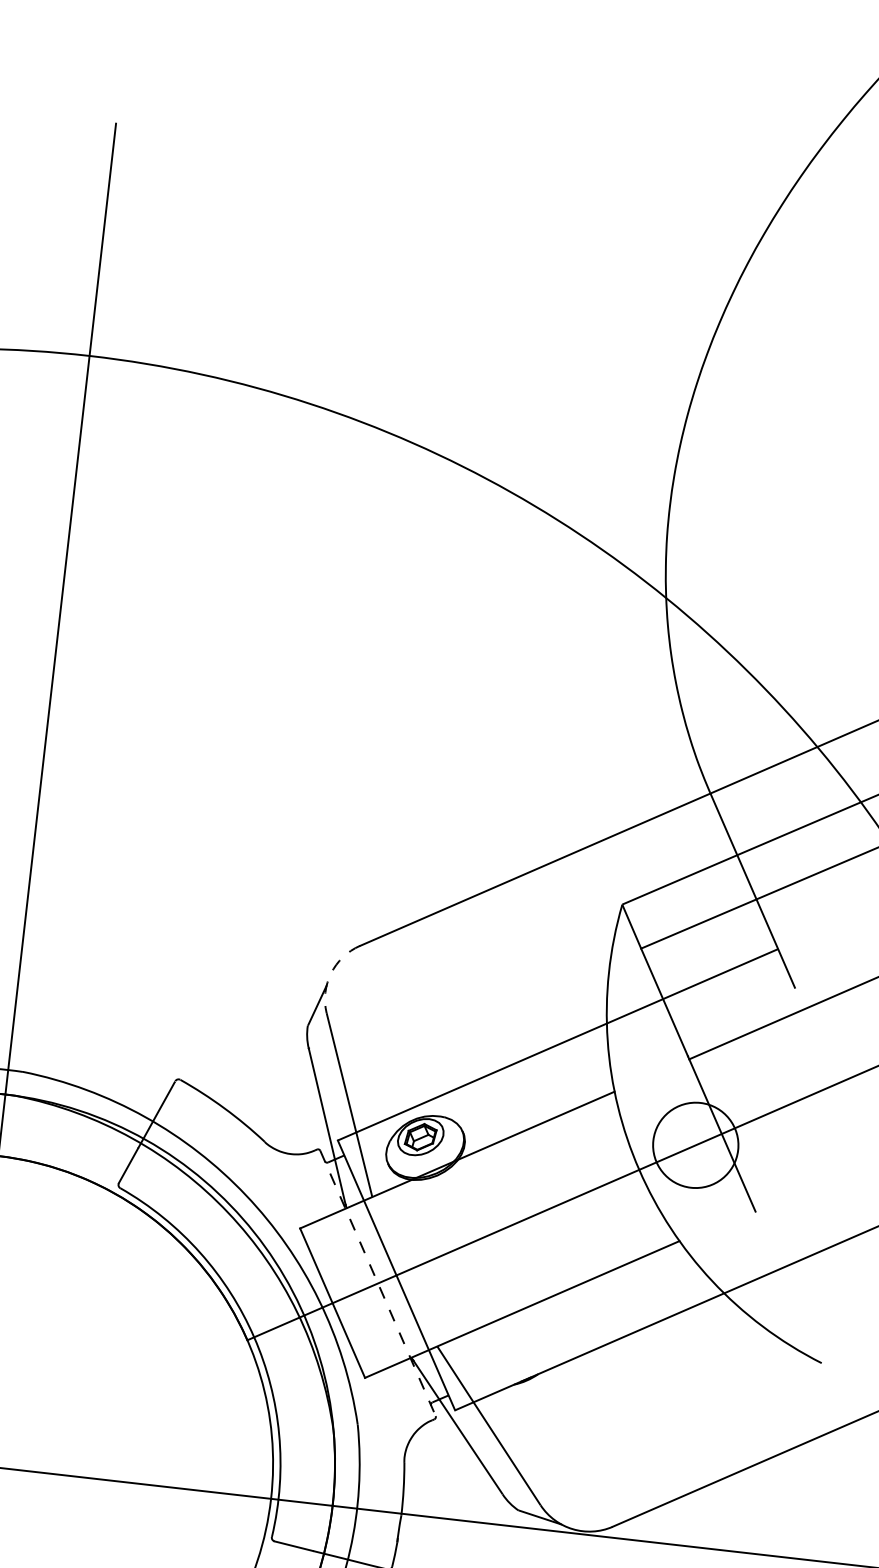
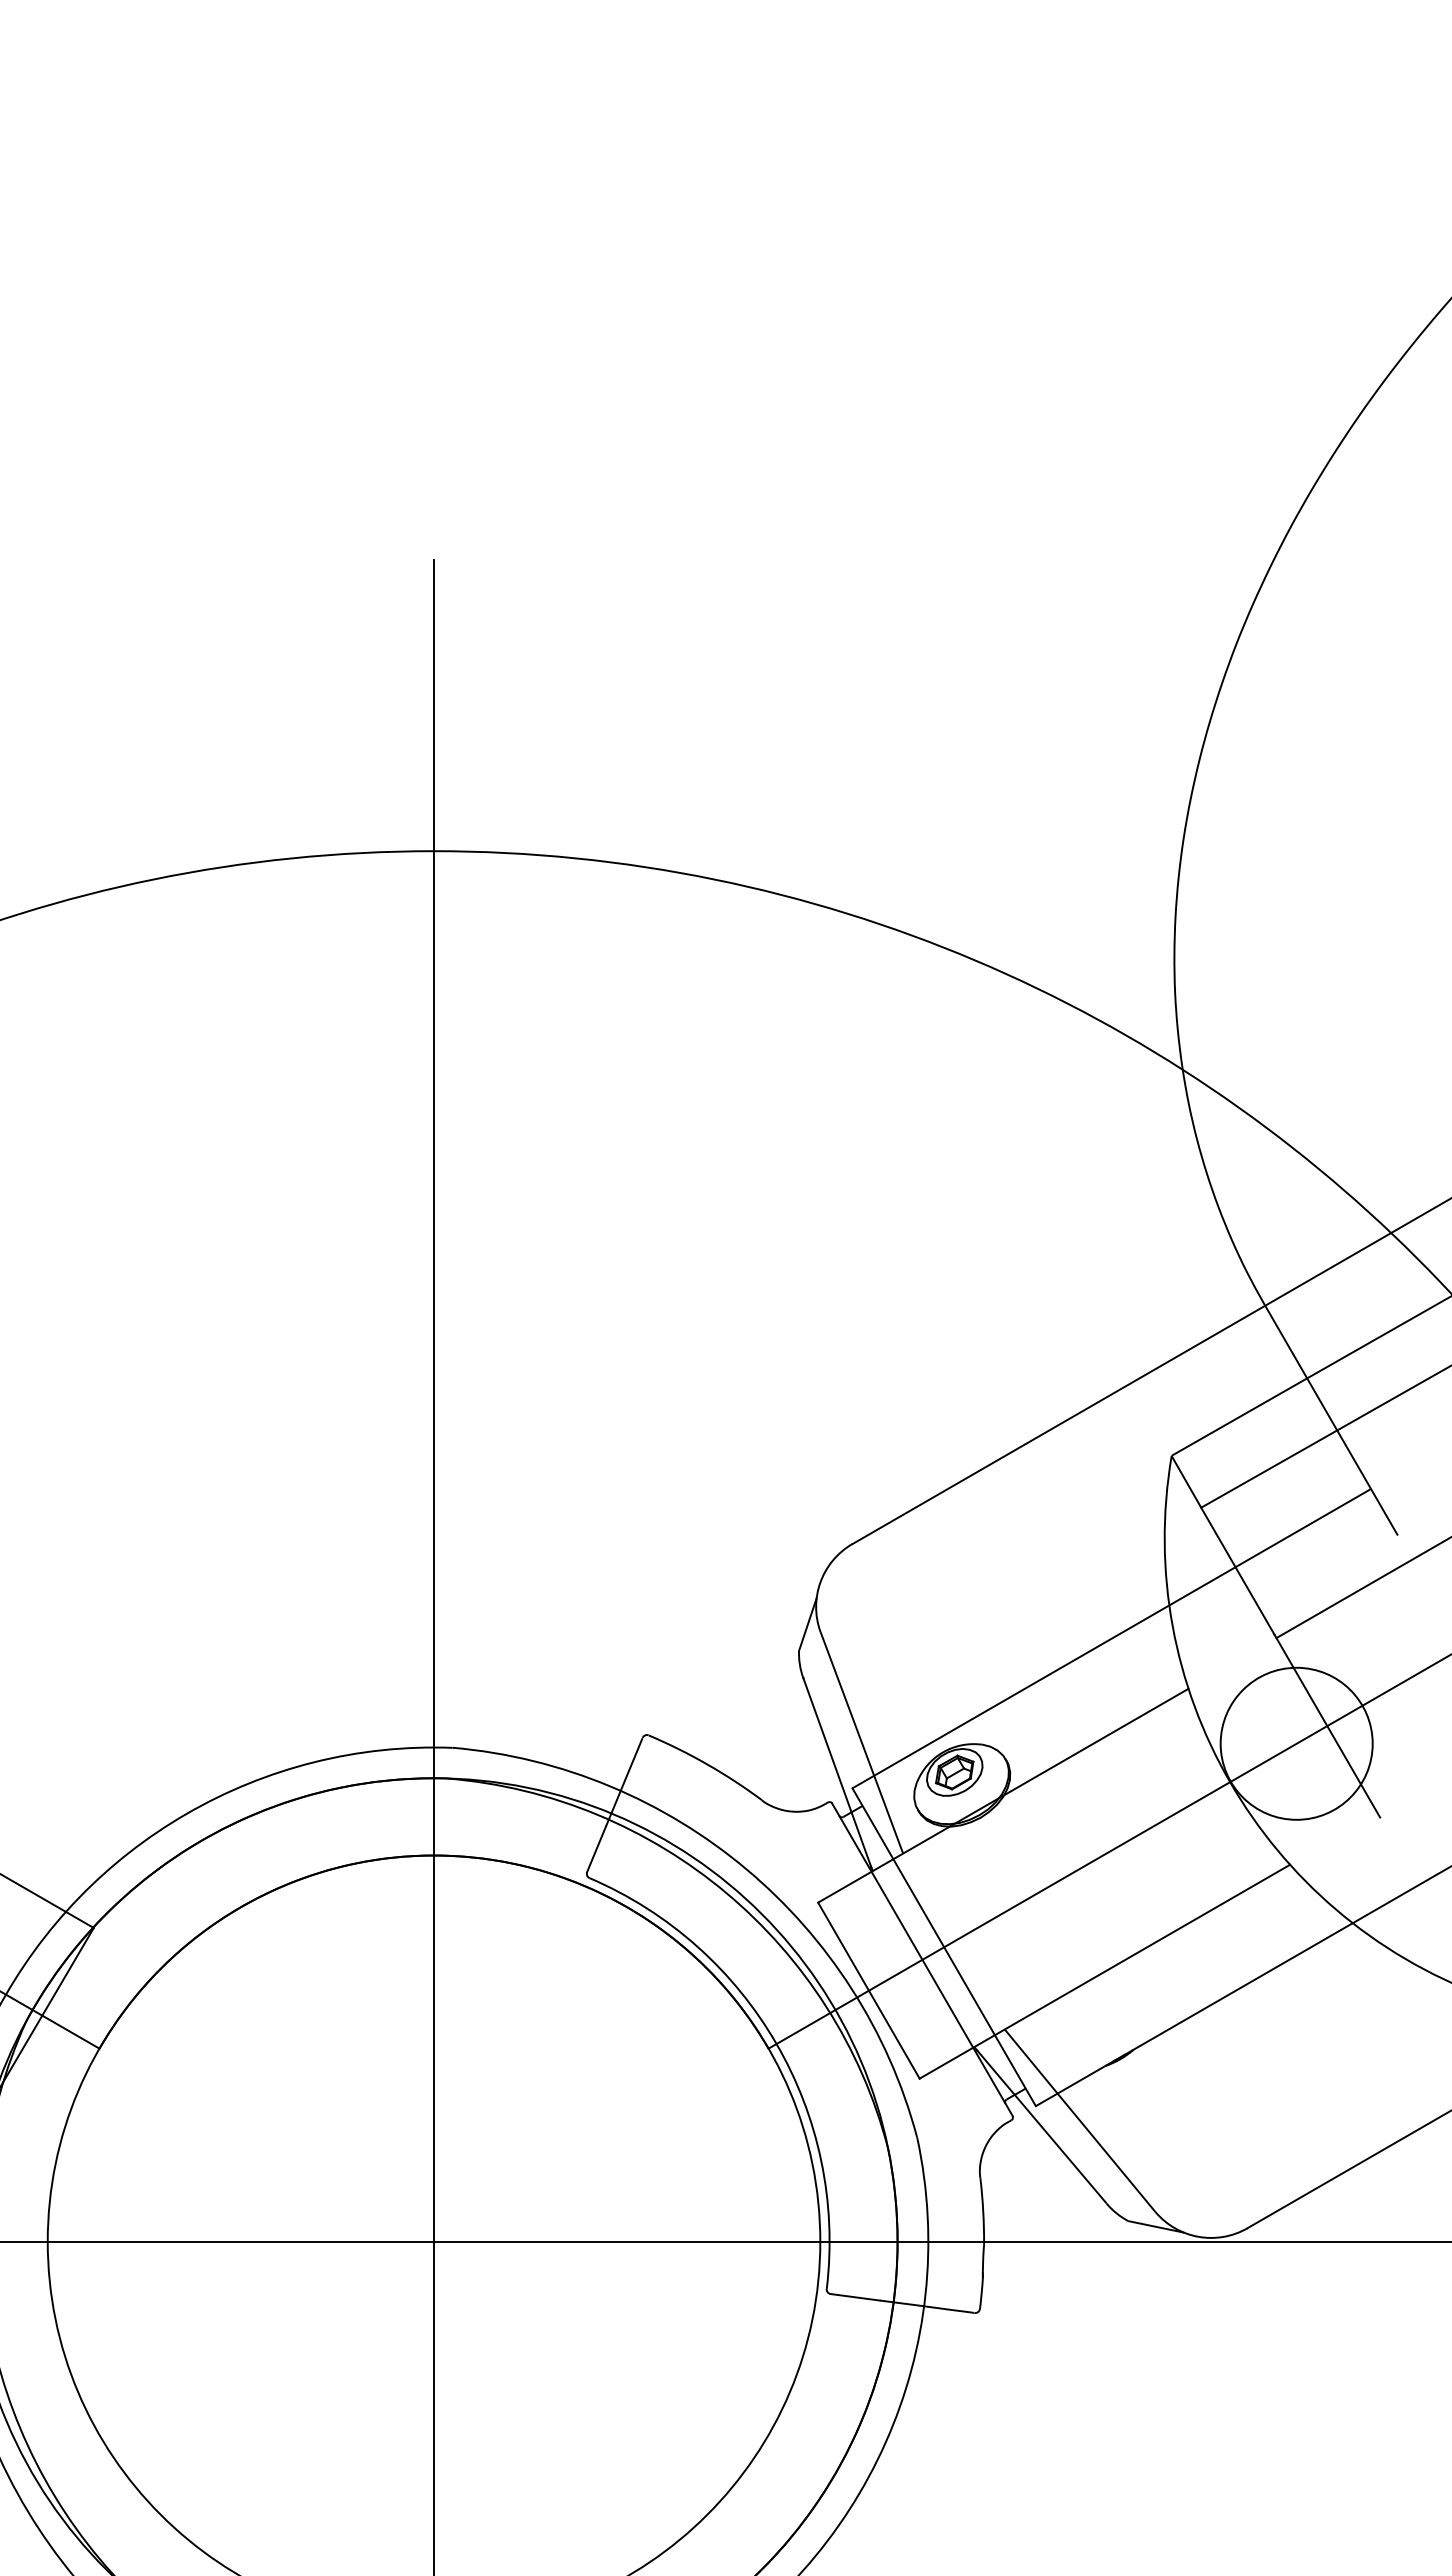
arc: (331, 973) -> (820, 1582), dashed -> solid
circle: (695, 1145) -> (1296, 1743), size x1.43
line: (378, 1284) -> (922, 1960), dashed -> solid

